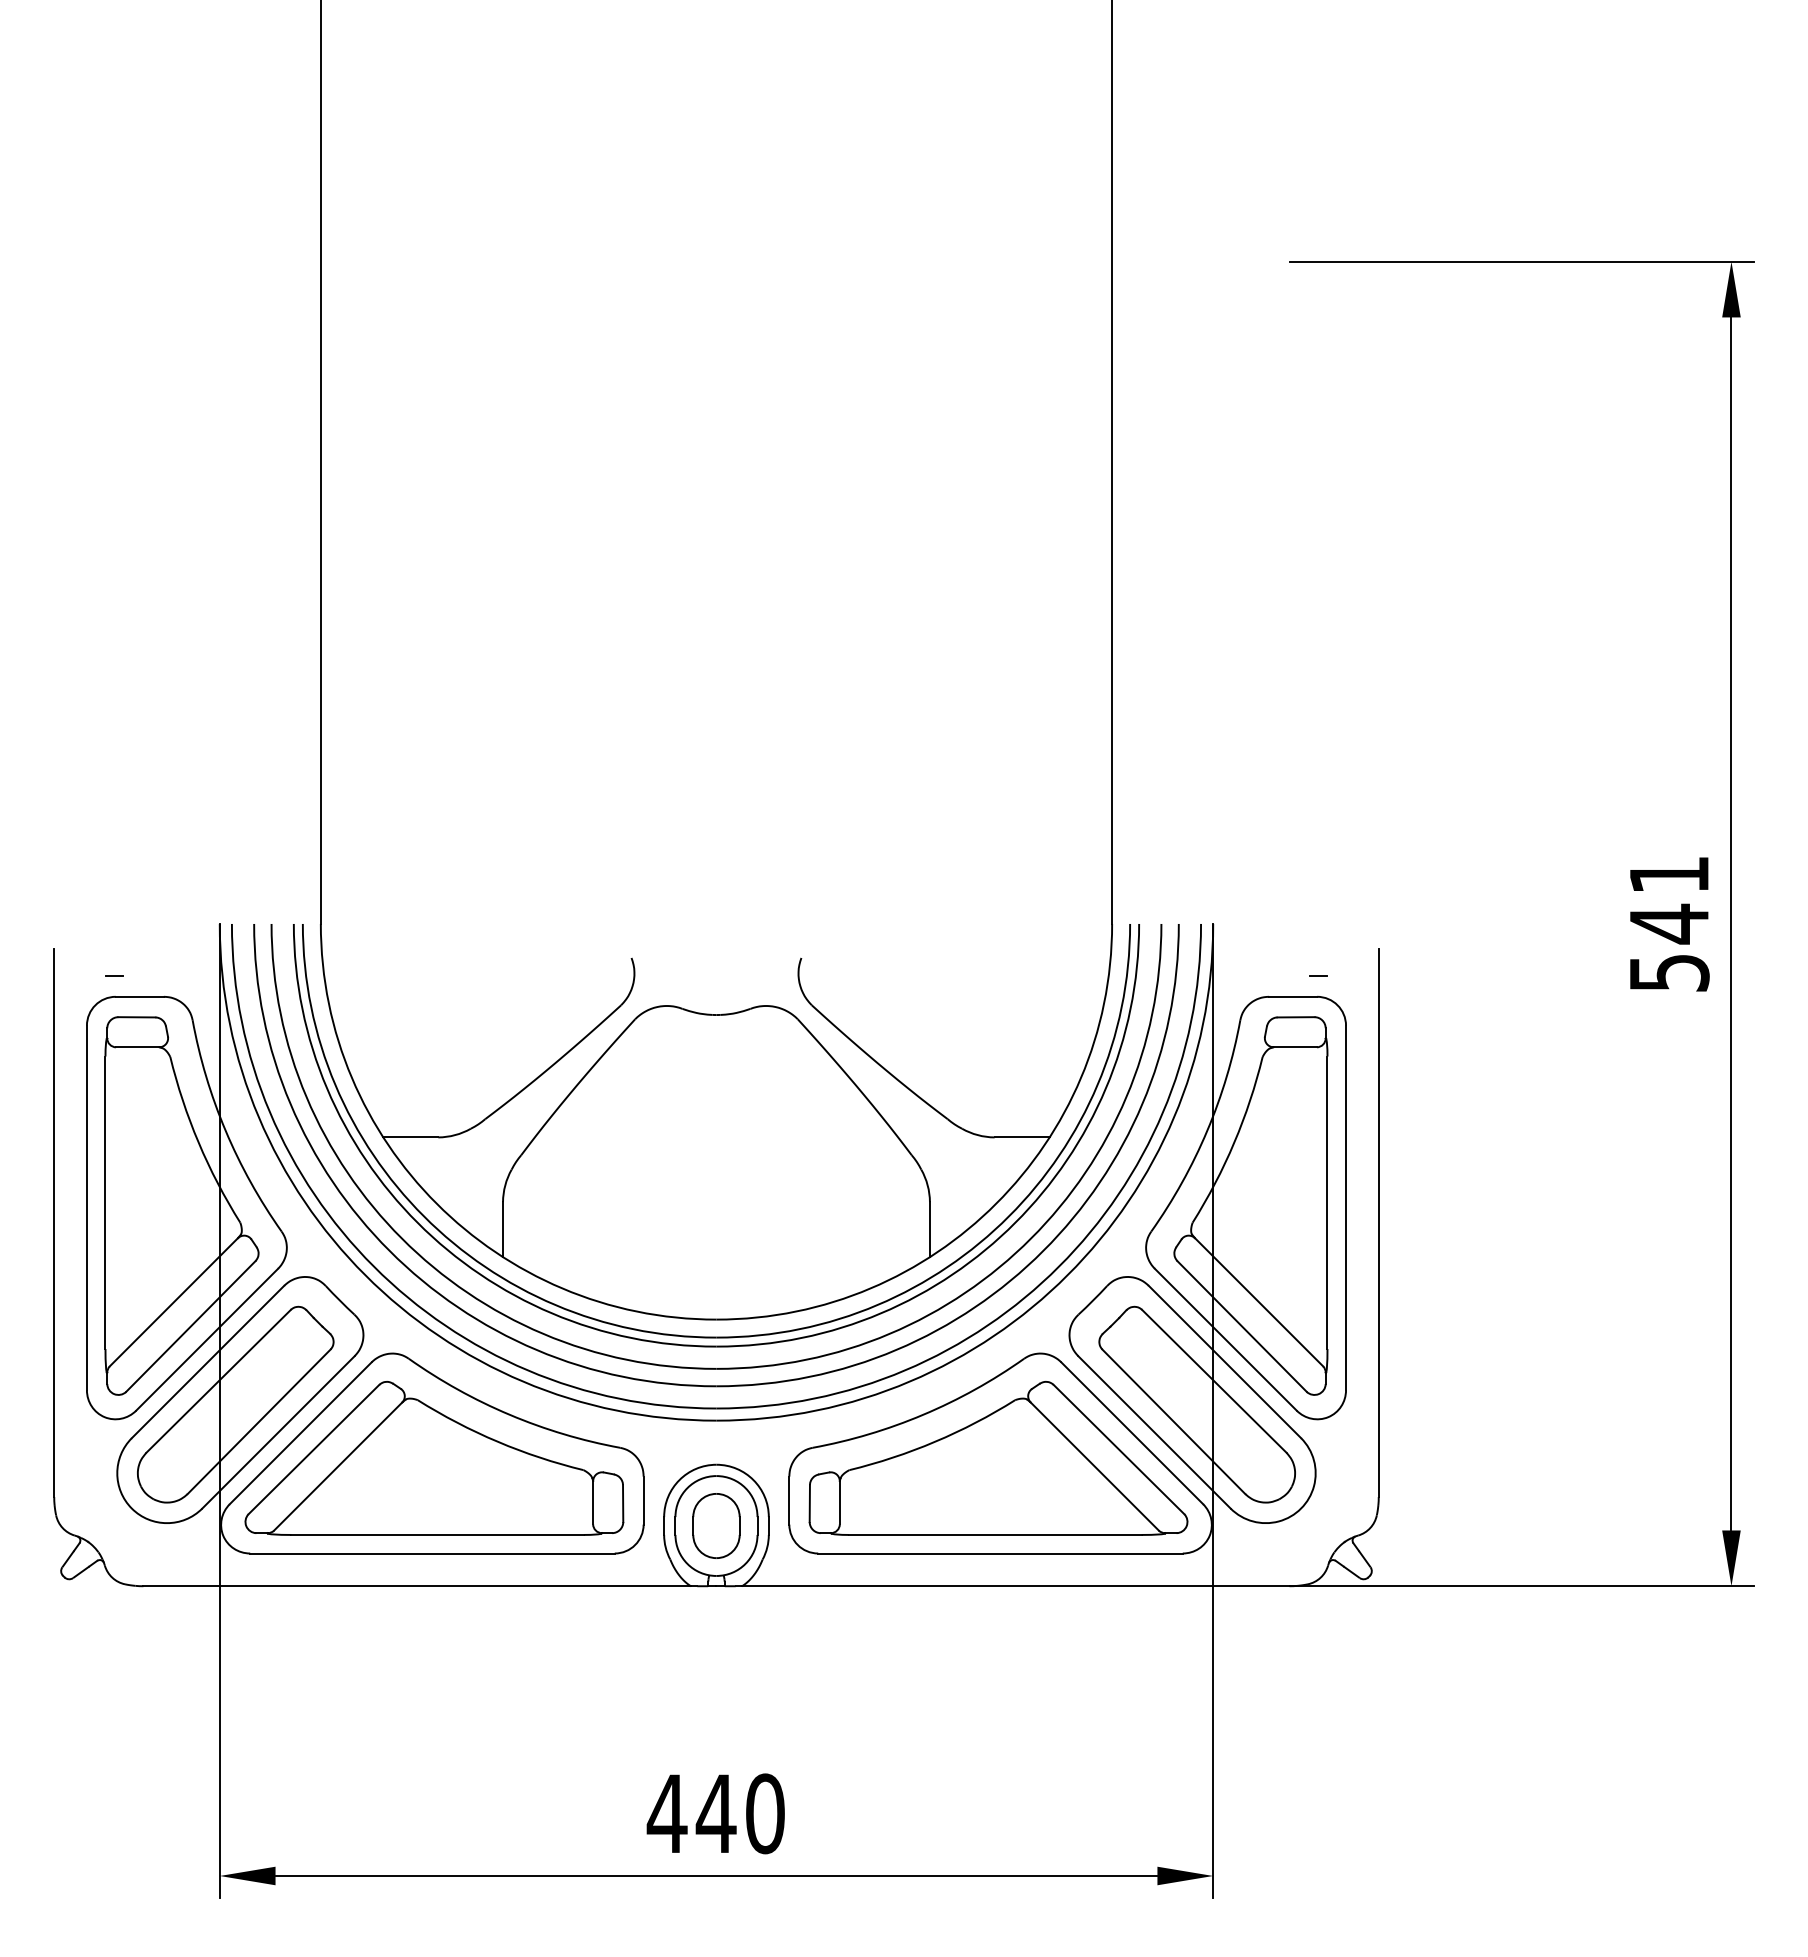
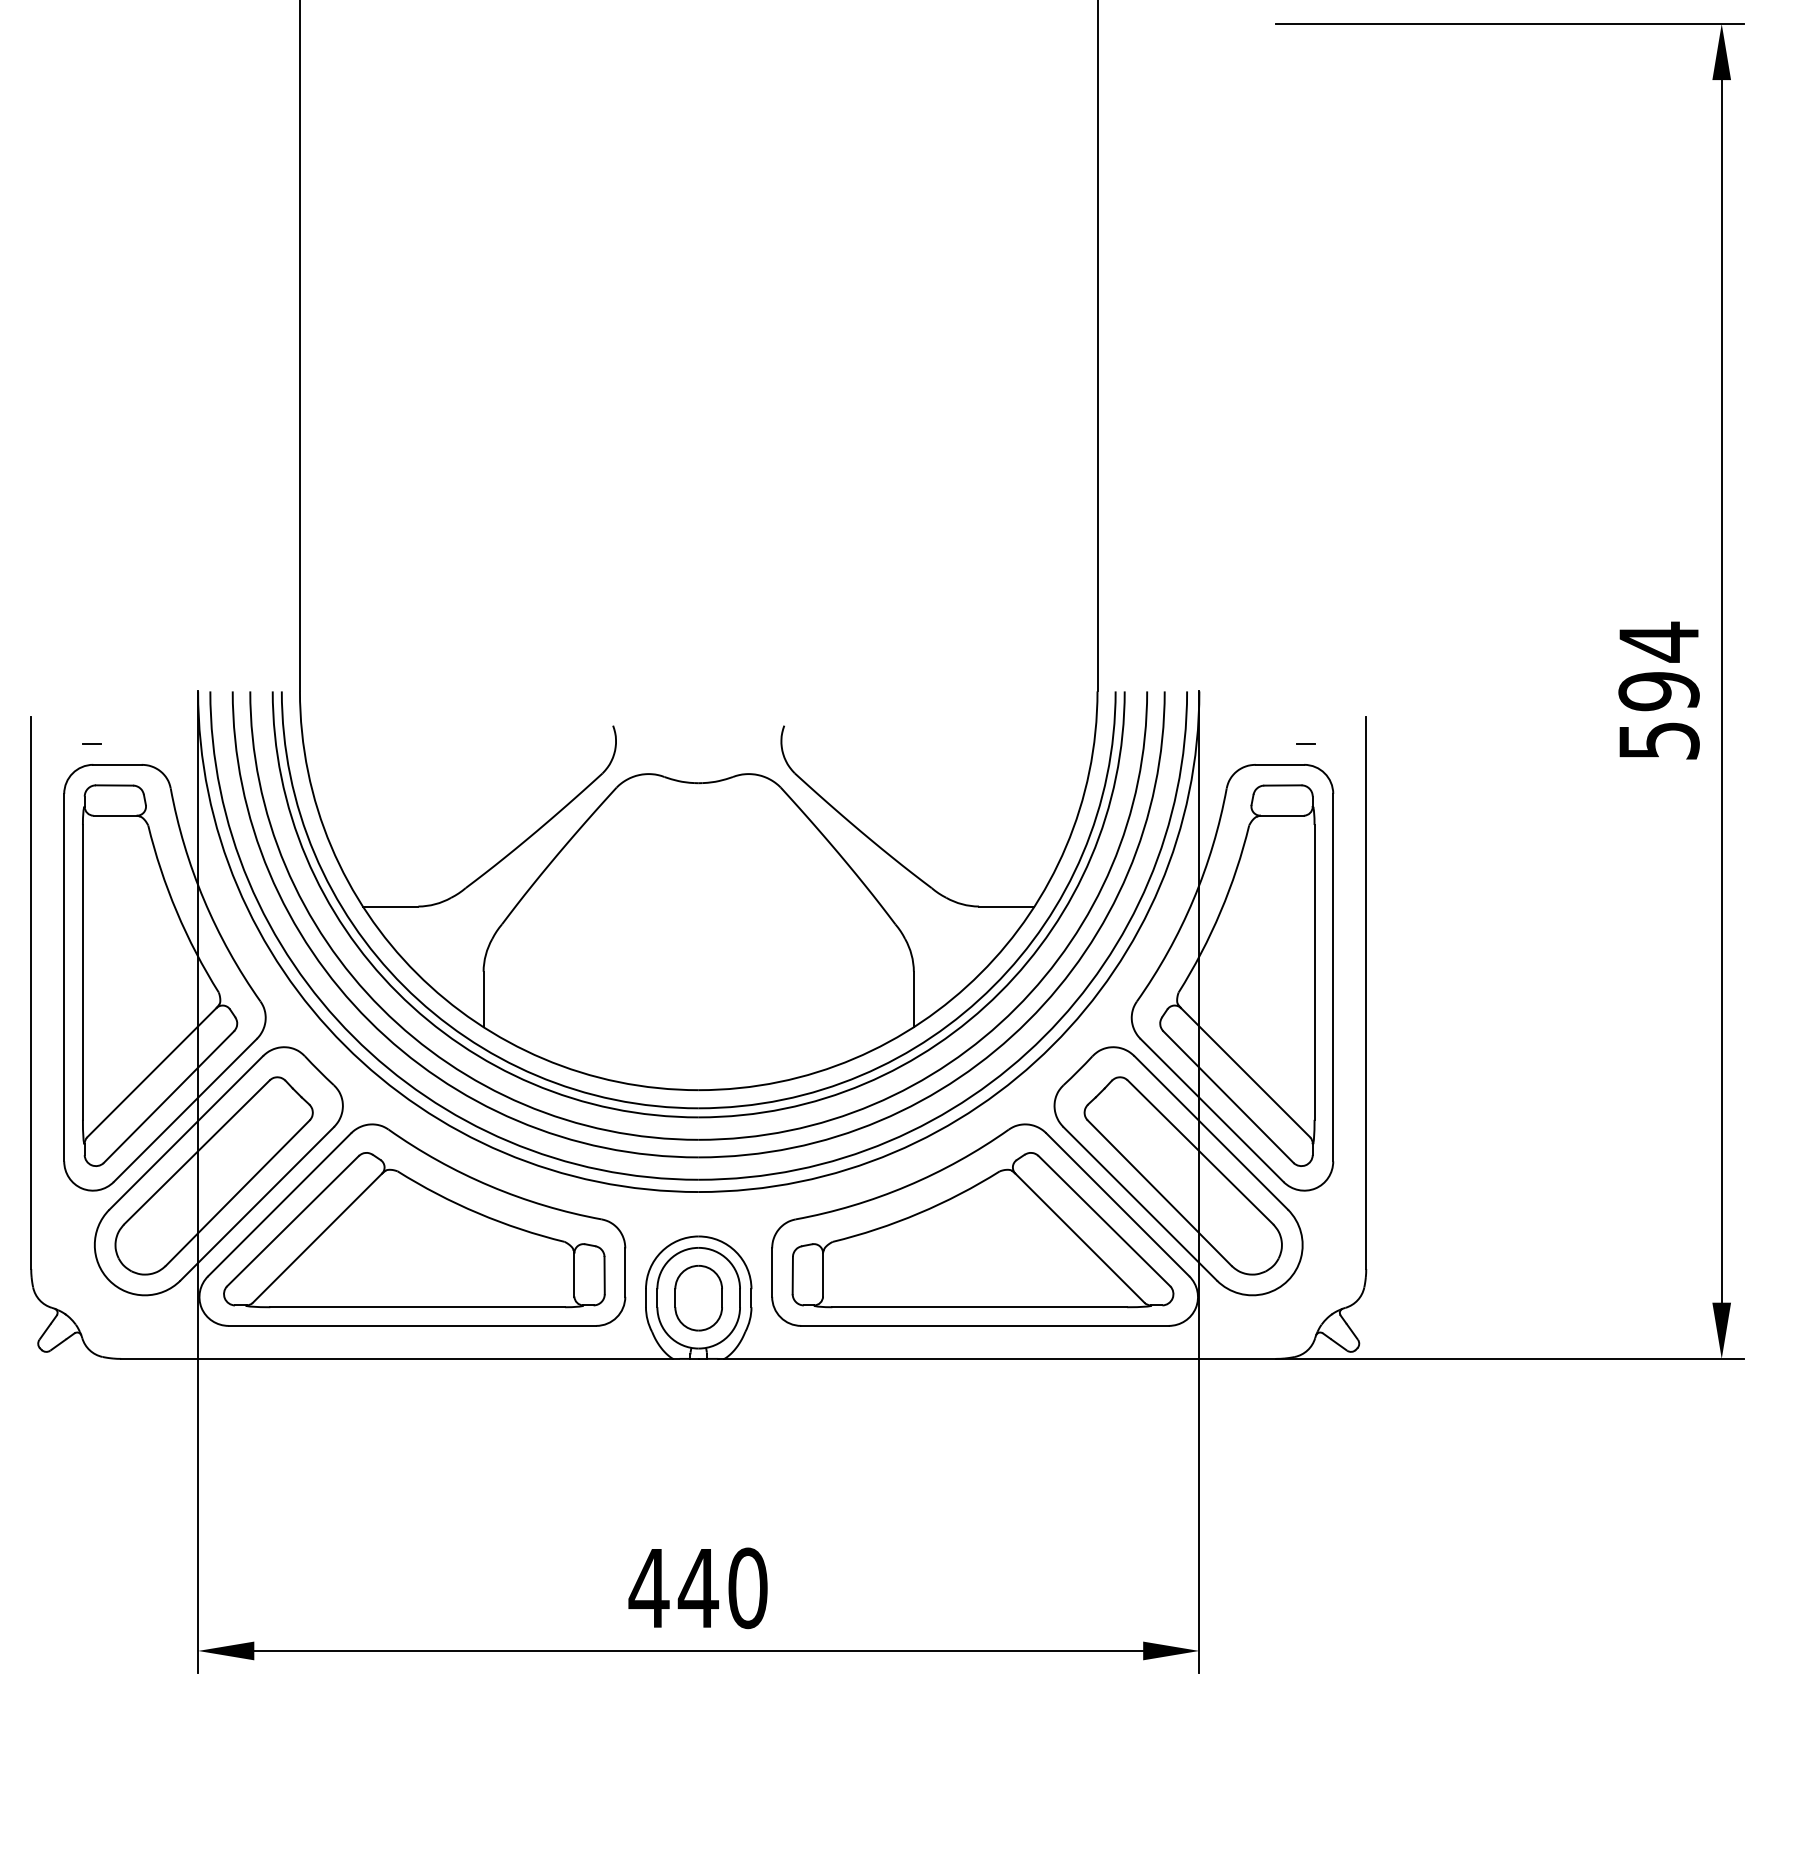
text: (1669, 899) -> (1659, 666), 541 -> 594

